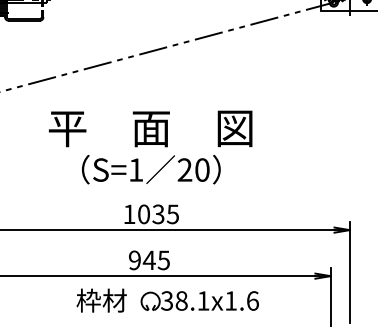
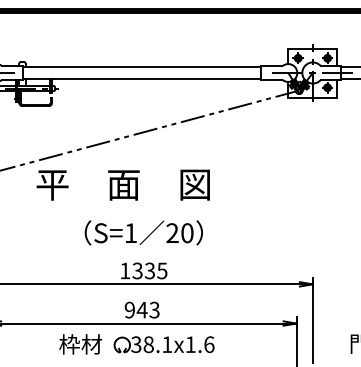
text: (149, 128) -> (122, 184), moved
text: (143, 213) -> (137, 270), 1035 -> 1335
text: (163, 259) -> (154, 309), 945 -> 943
part: (167, 300) -> (136, 344), moved

